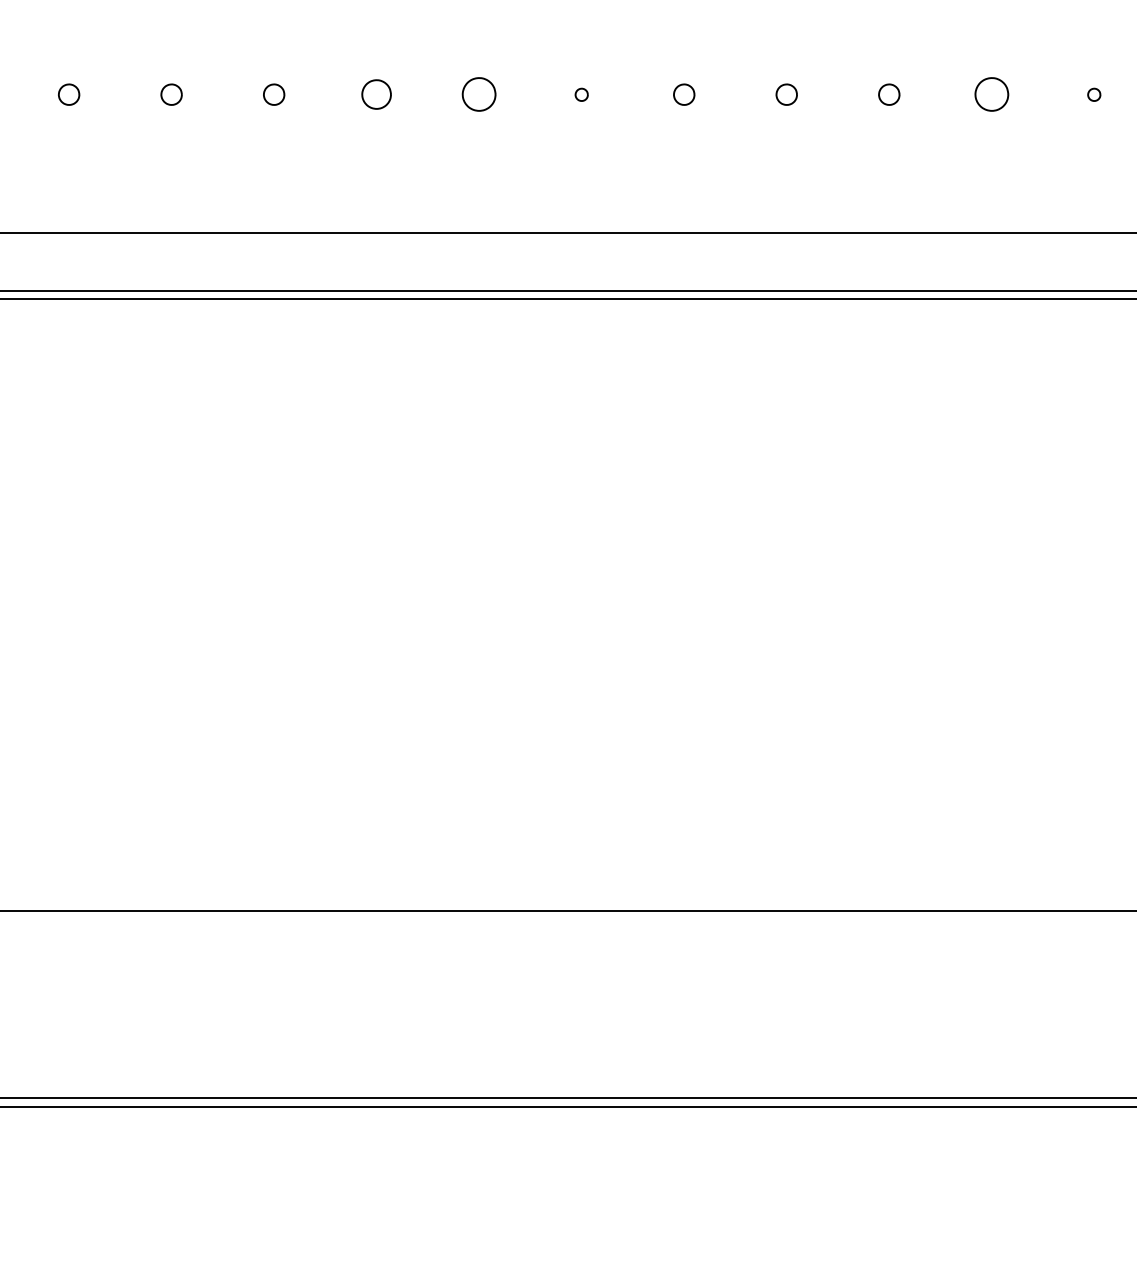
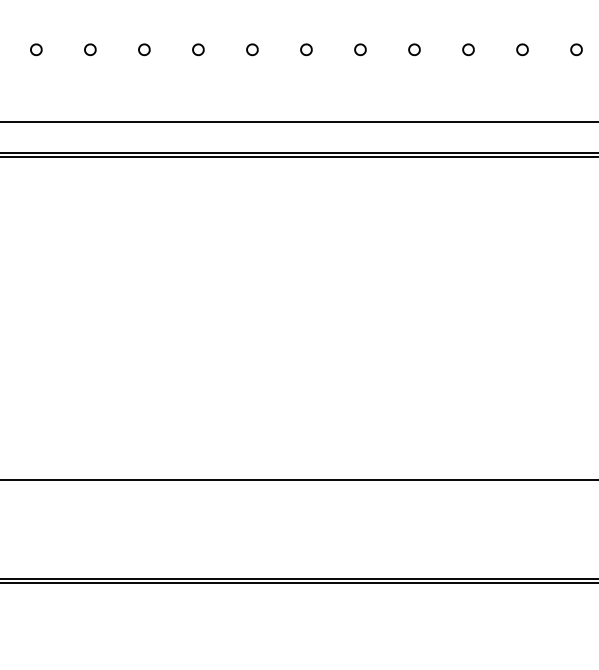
part: (376, 94) -> (198, 49), size x0.71
part: (479, 94) -> (252, 49), size x0.62
part: (581, 94) -> (306, 49), size x1.67
part: (991, 94) -> (522, 49), size x0.62
part: (1094, 94) -> (576, 49), size x1.67

